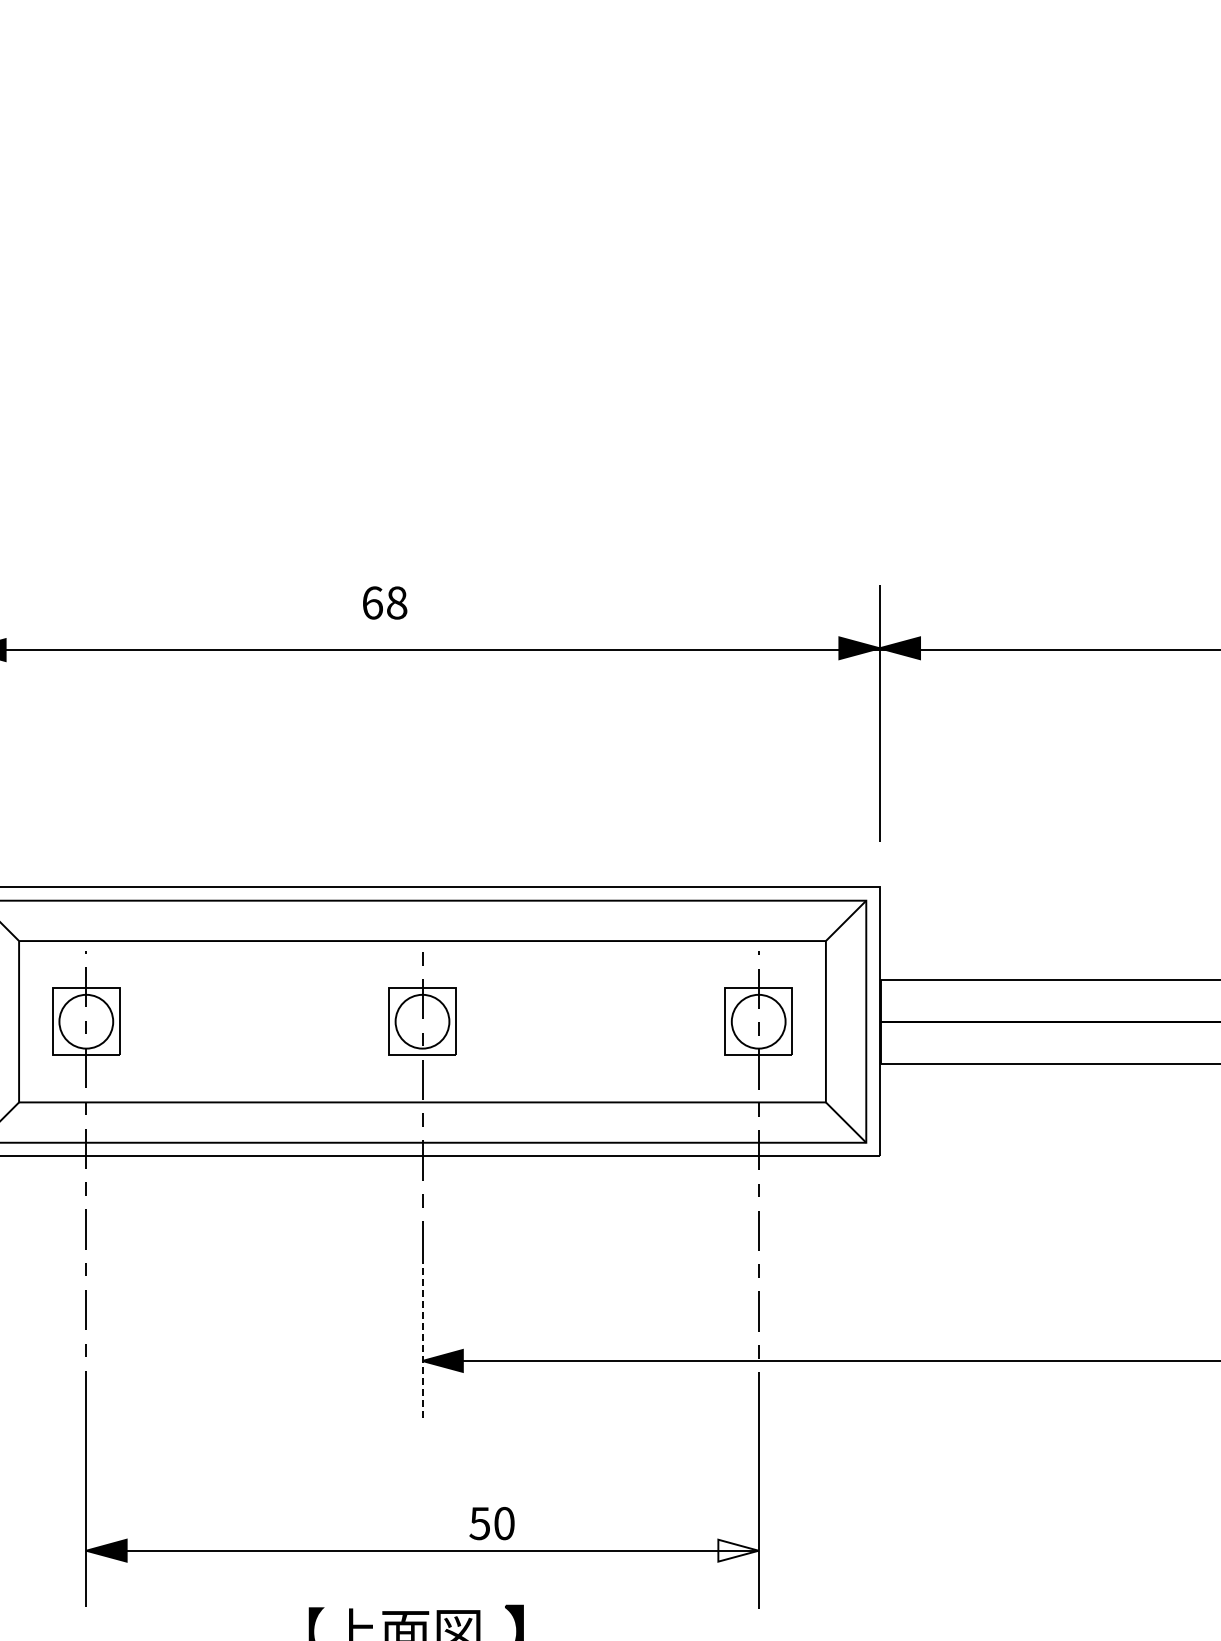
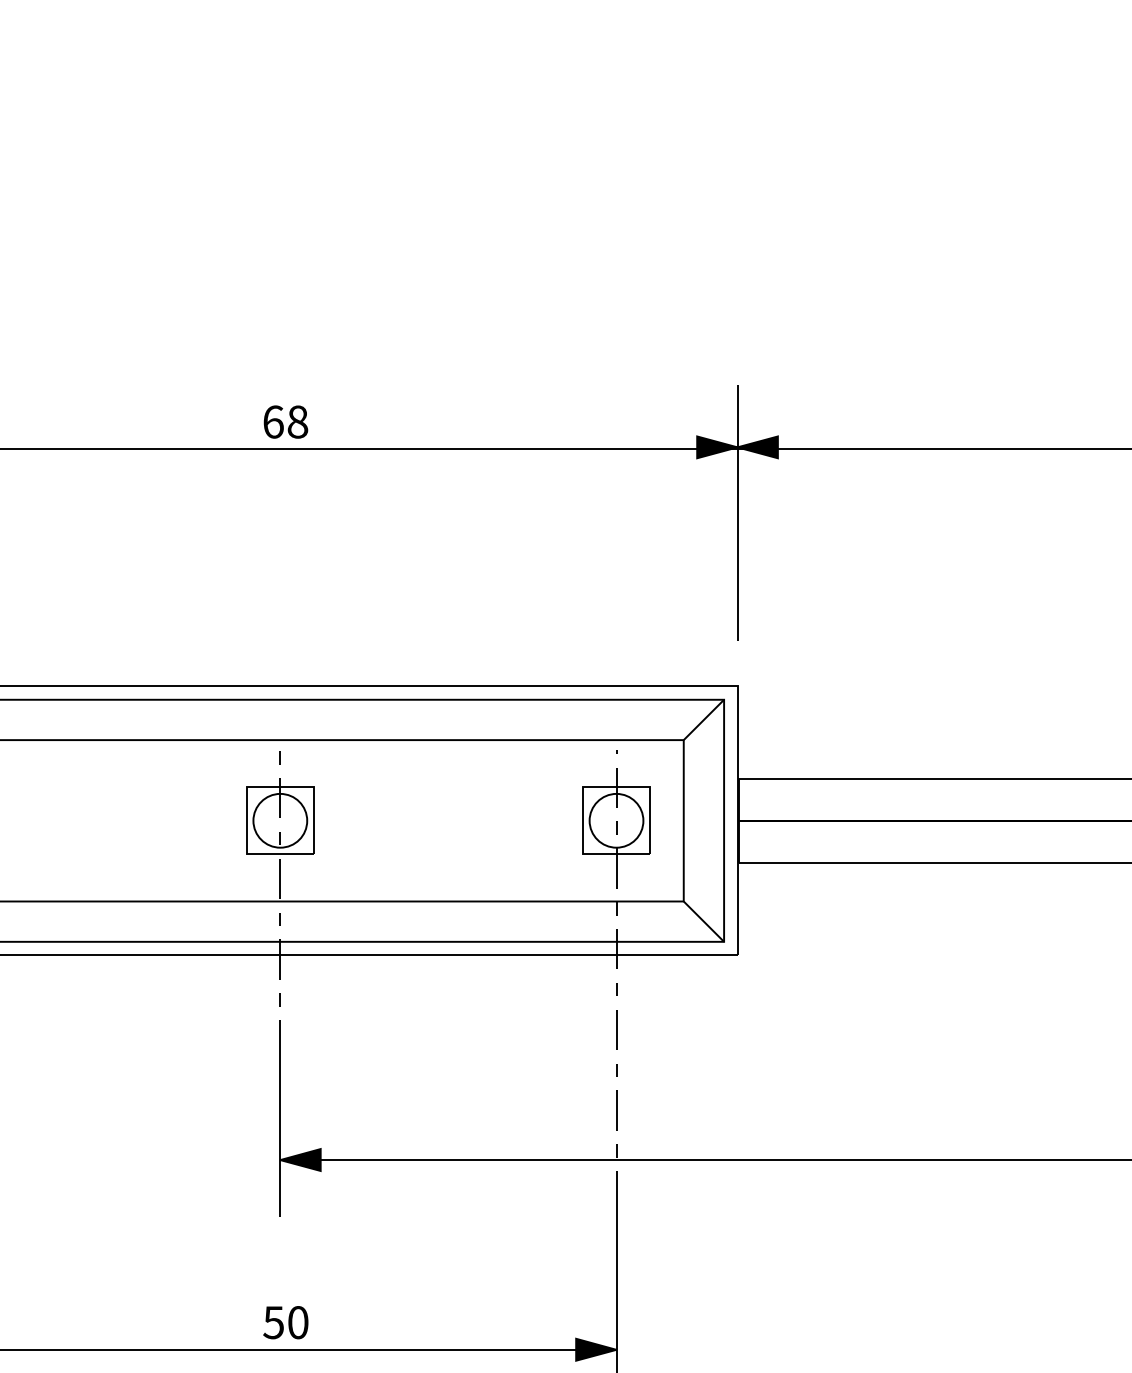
text: (385, 602) -> (286, 421), moved
line: (422, 1339) -> (280, 1138), dashed -> solid
text: (491, 1523) -> (285, 1322), moved
fill: (738, 1550) -> (596, 1349), added

